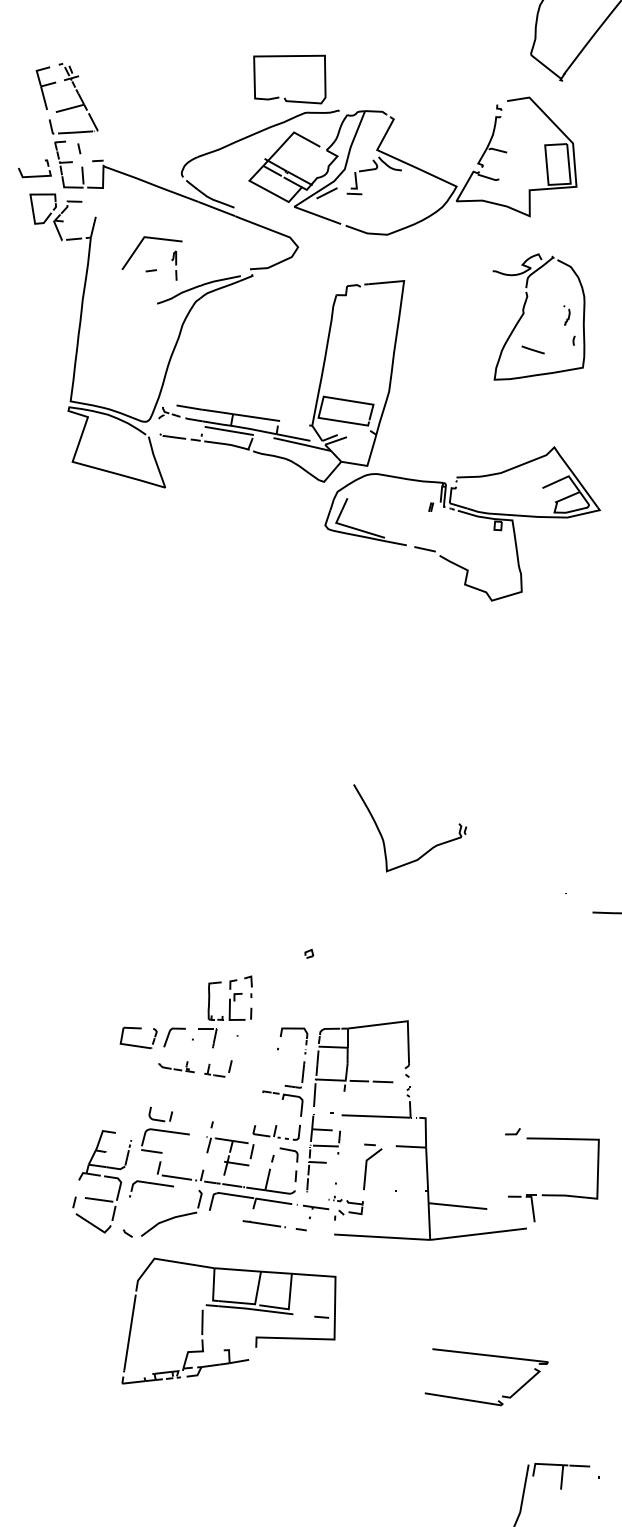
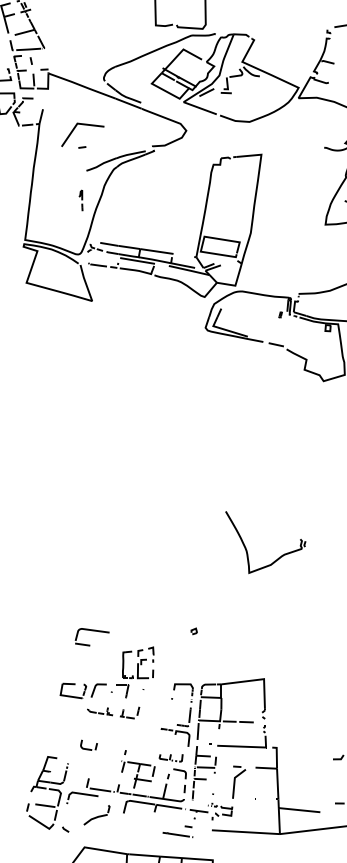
part: (174, 265) -> (81, 200), moved
part: (165, 1132) -> (92, 631), moved
part: (276, 1132) -> (171, 757), size x0.7
part: (171, 1212) -> (96, 814), size x0.6
line: (263, 1224) -> (177, 835), moved

